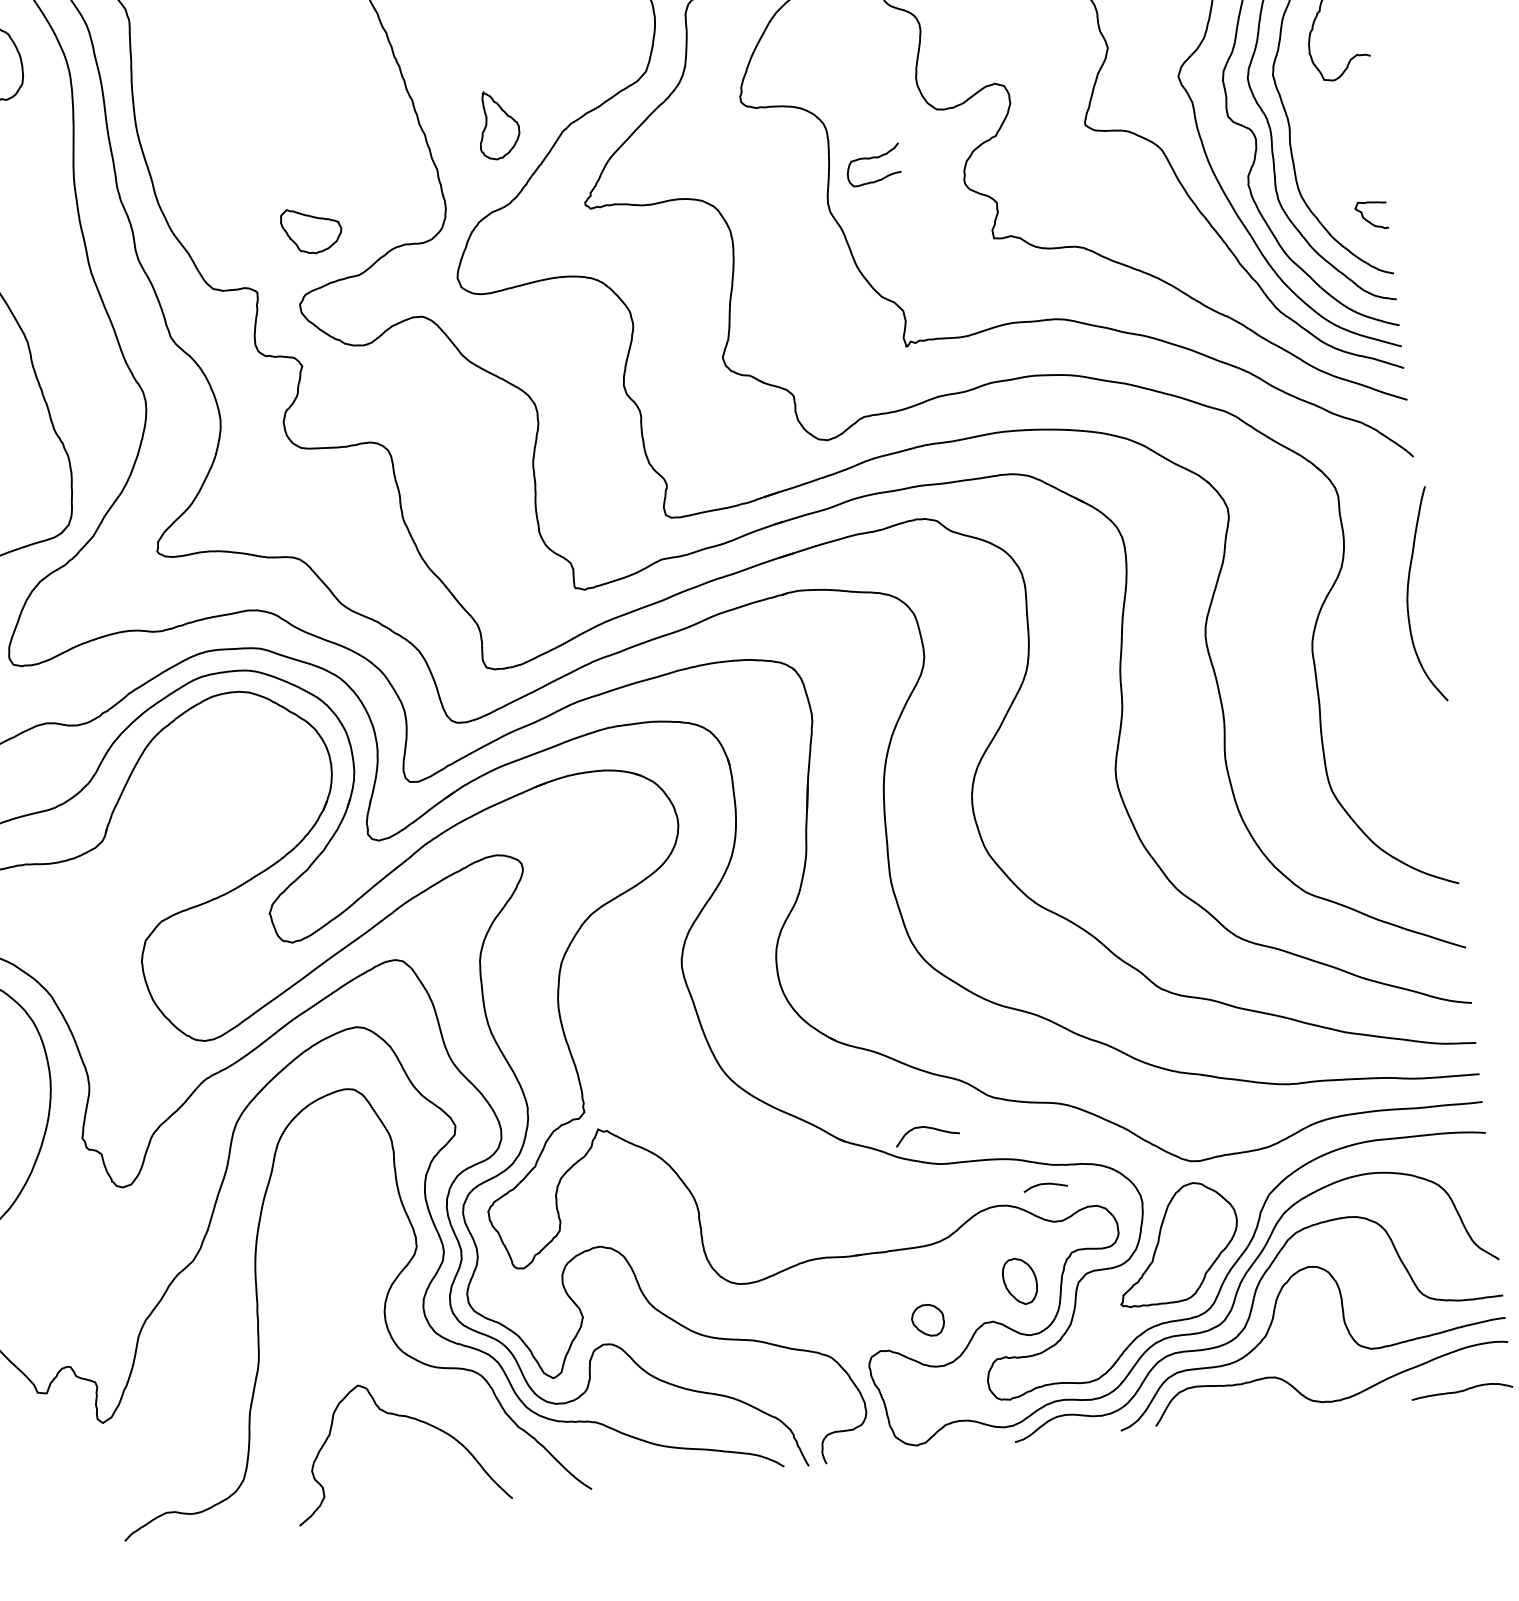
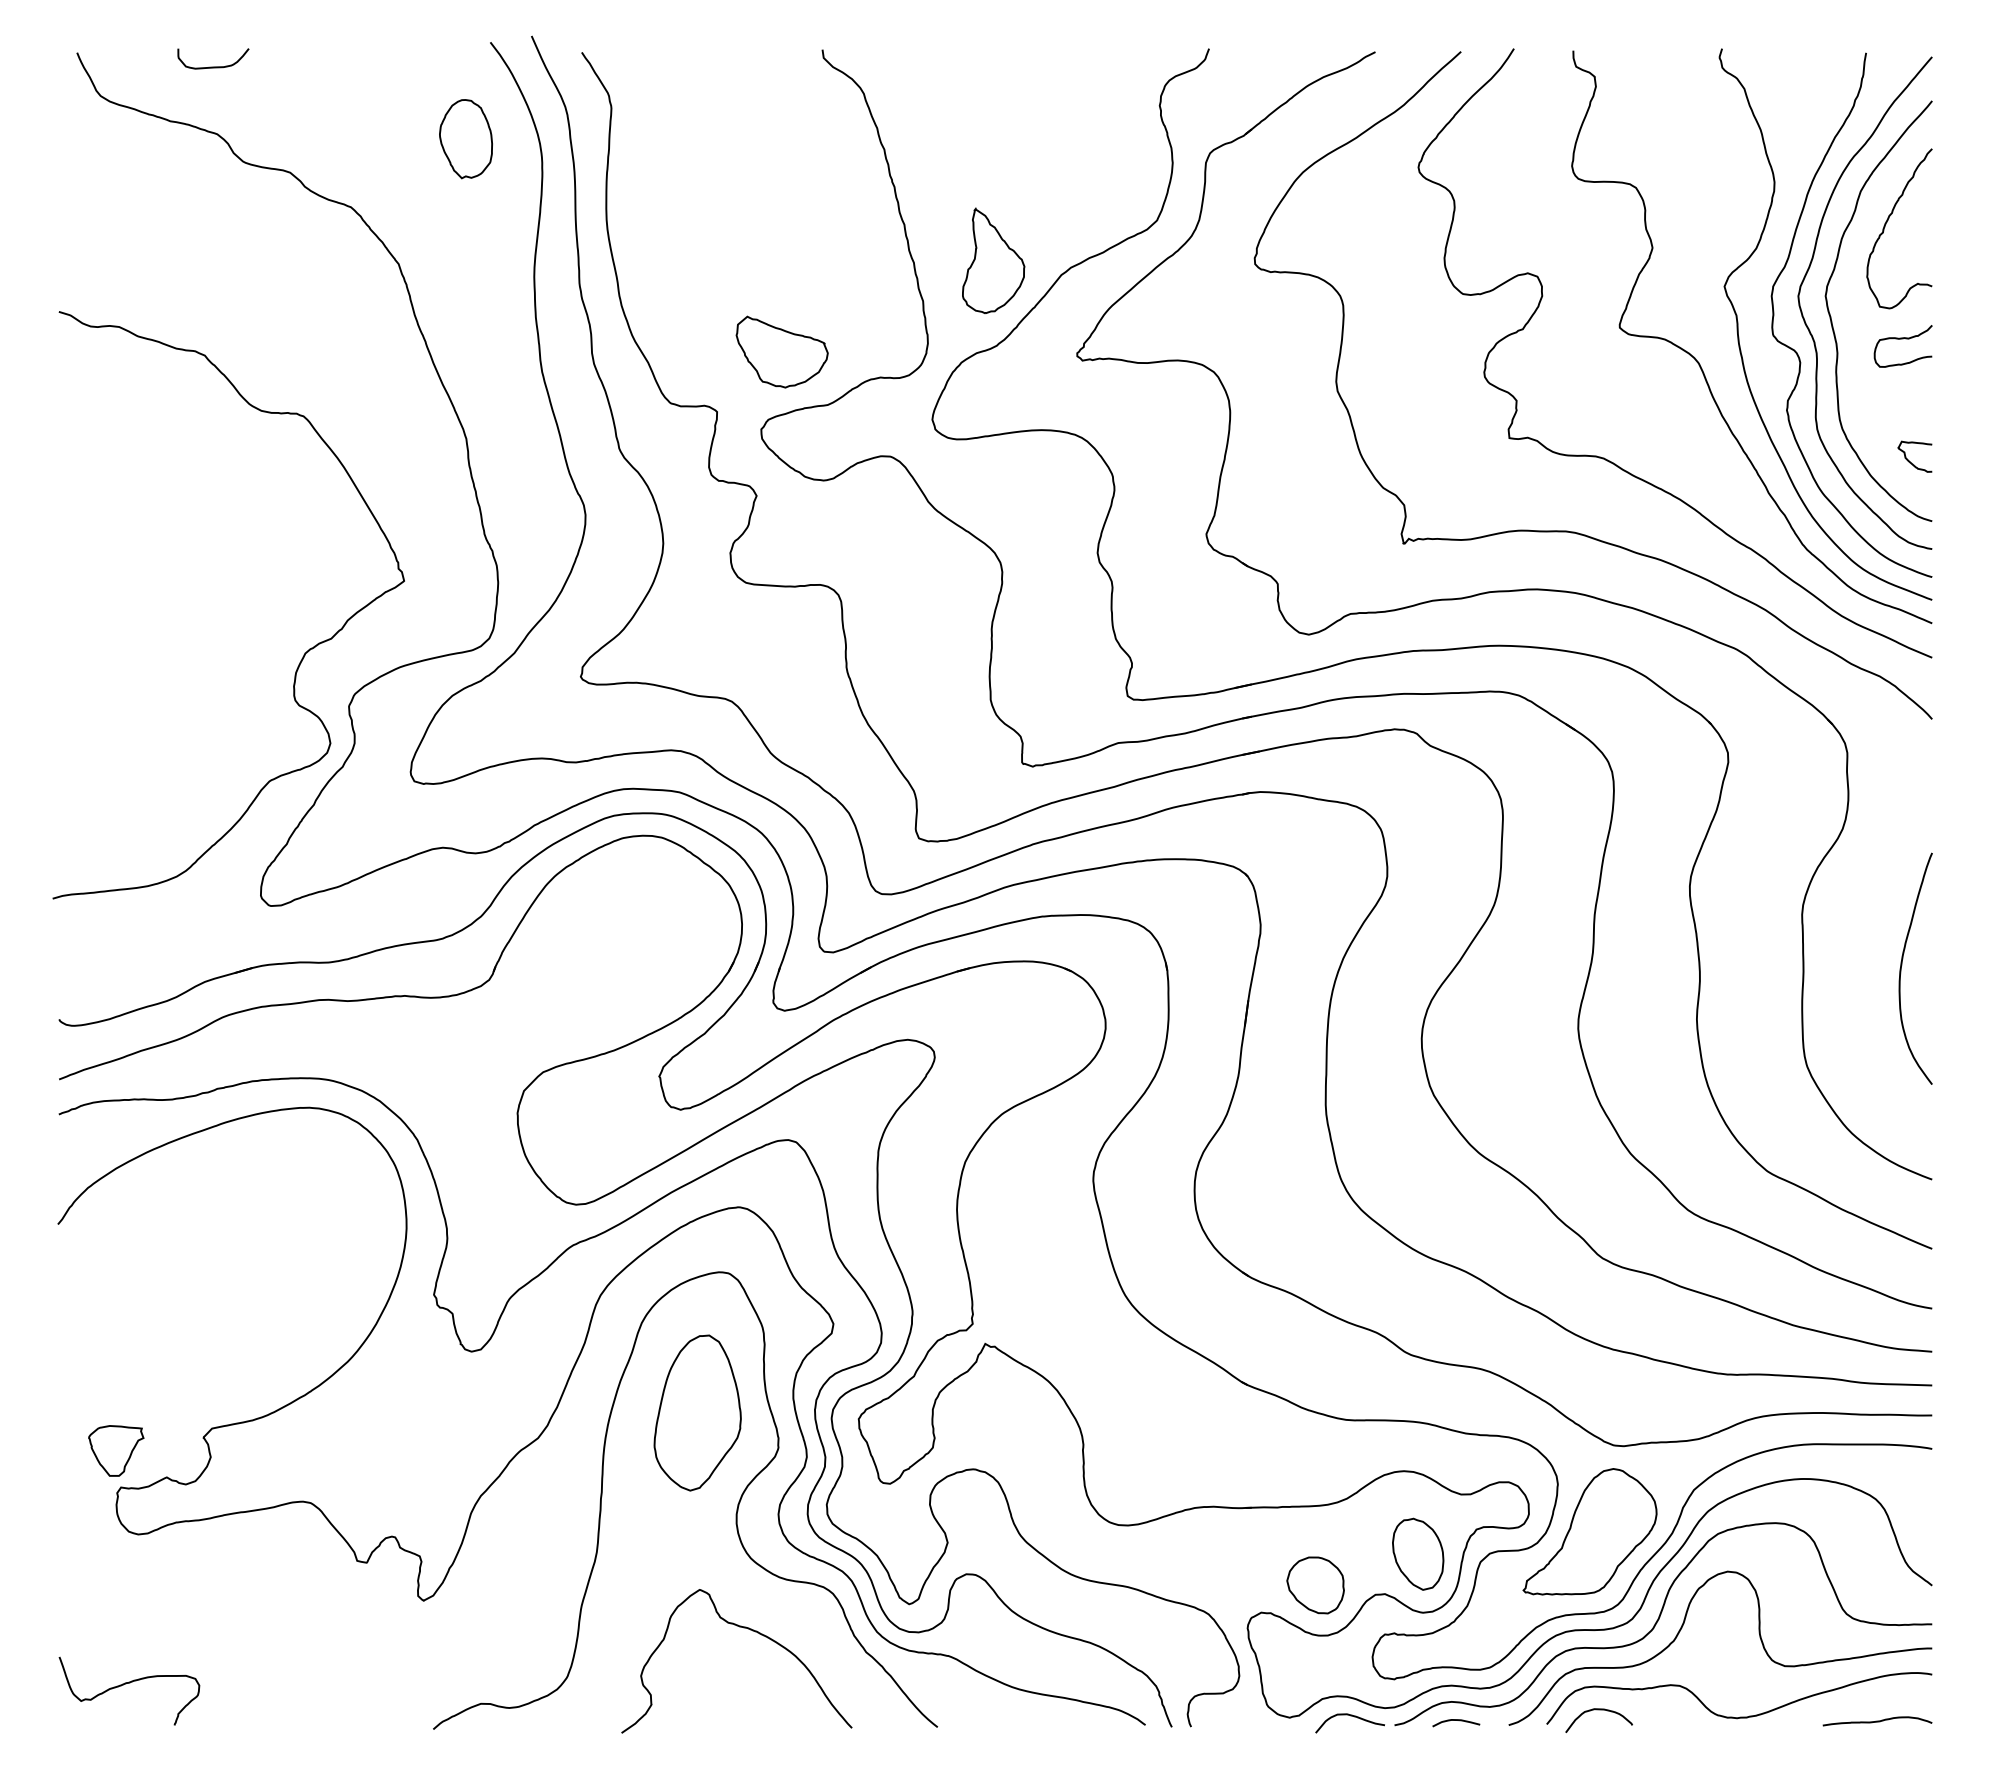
part: (498, 124) -> (993, 260), size x1.43
curve: (872, 158) -> (1902, 339), moved
part: (311, 230) -> (781, 351), size x1.43
curve: (1408, 593) -> (1902, 965), moved
curve: (927, 1128) -> (1350, 1716), moved
curve: (1045, 1184) -> (1456, 1720), moved
part: (338, 1221) -> (697, 1412), added
part: (1020, 1280) -> (1418, 1553), size x1.43
part: (927, 1320) -> (1315, 1585), size x1.67
curve: (1202, 1408) -> (1598, 1710), added

